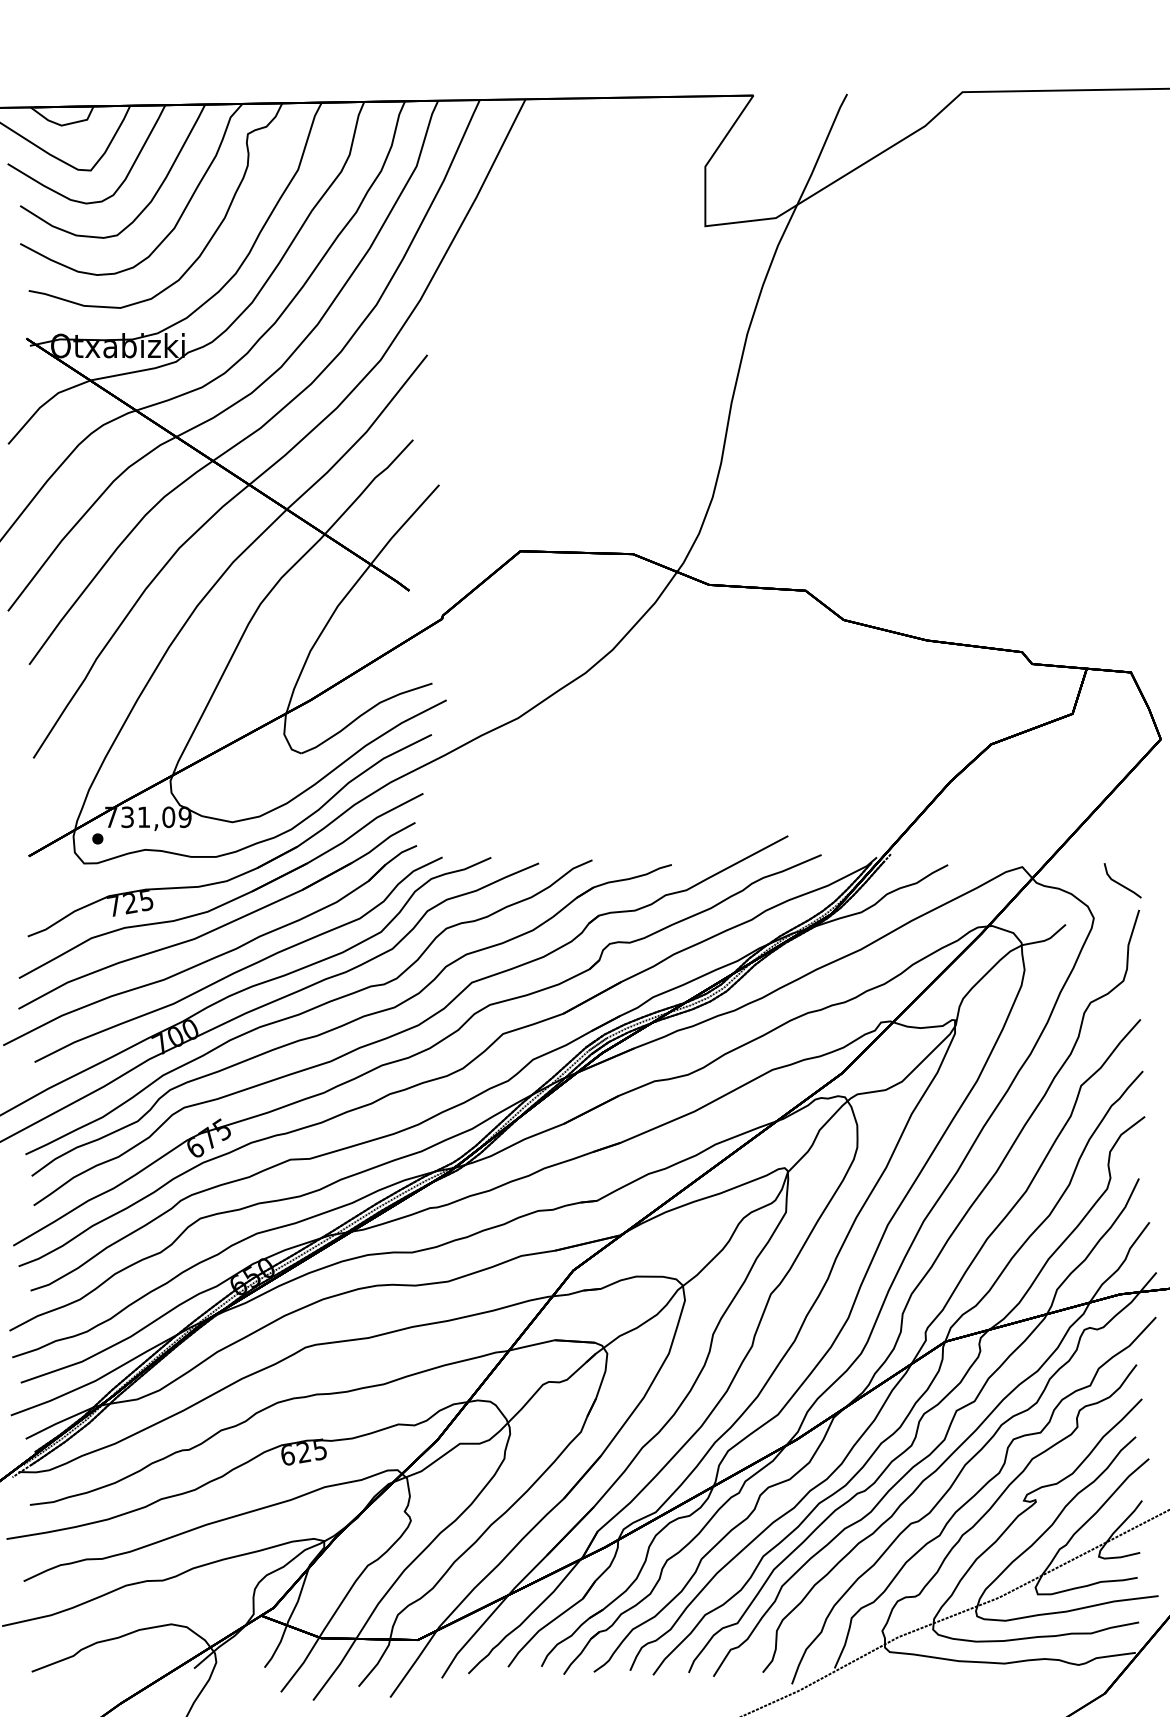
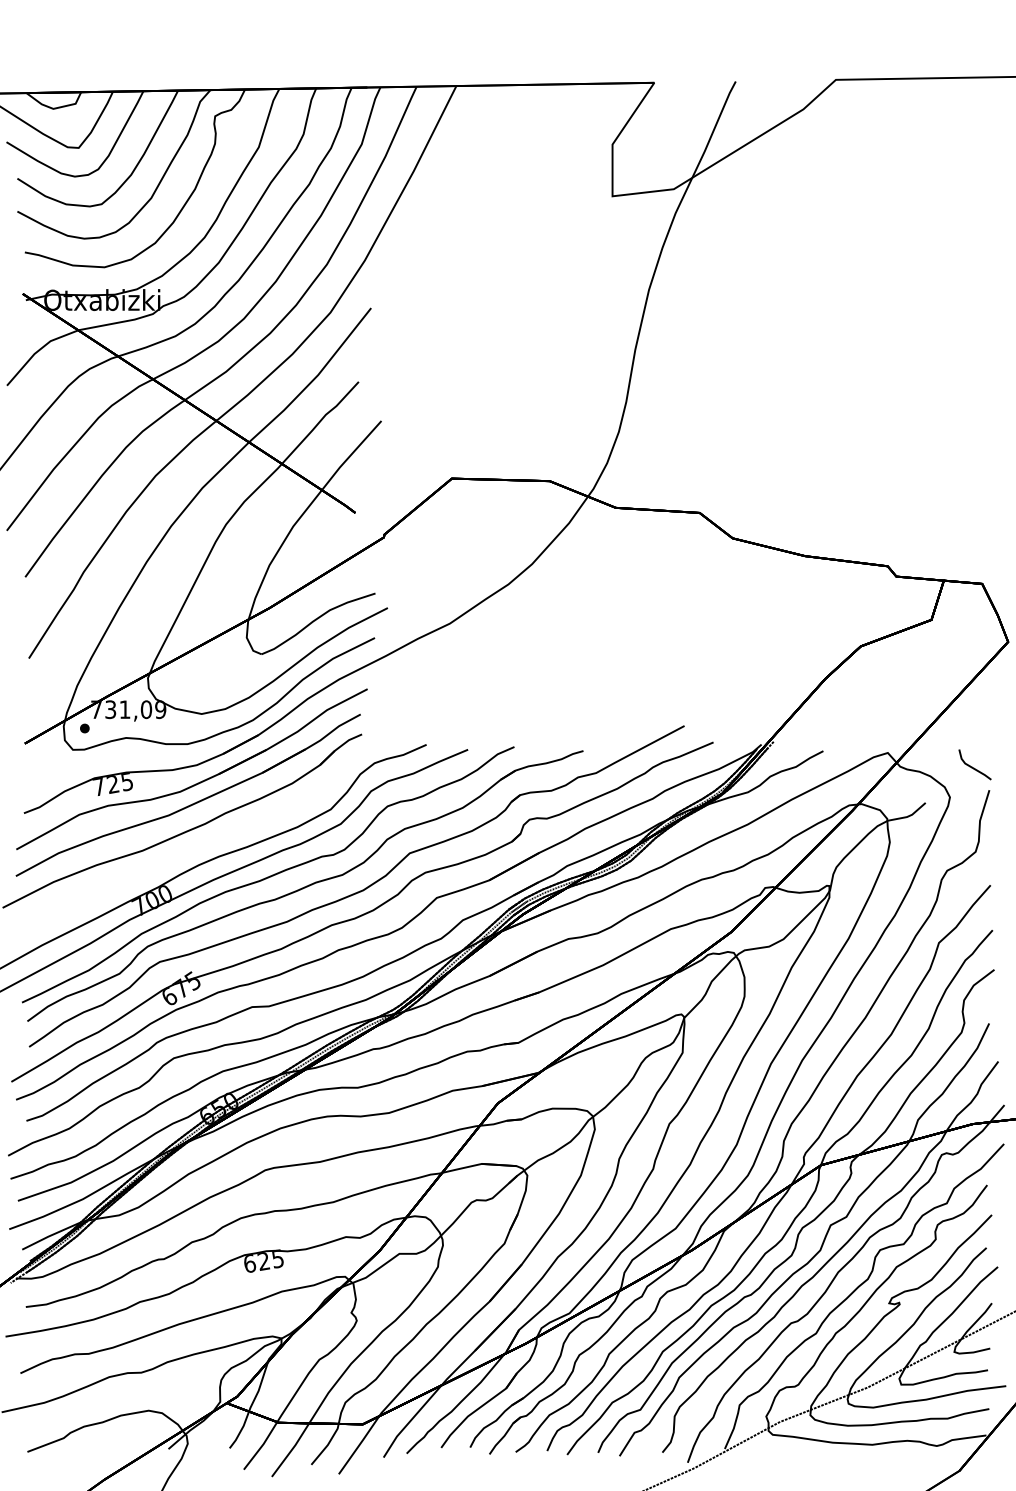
curve: (243, 967) -> (211, 840), removed

